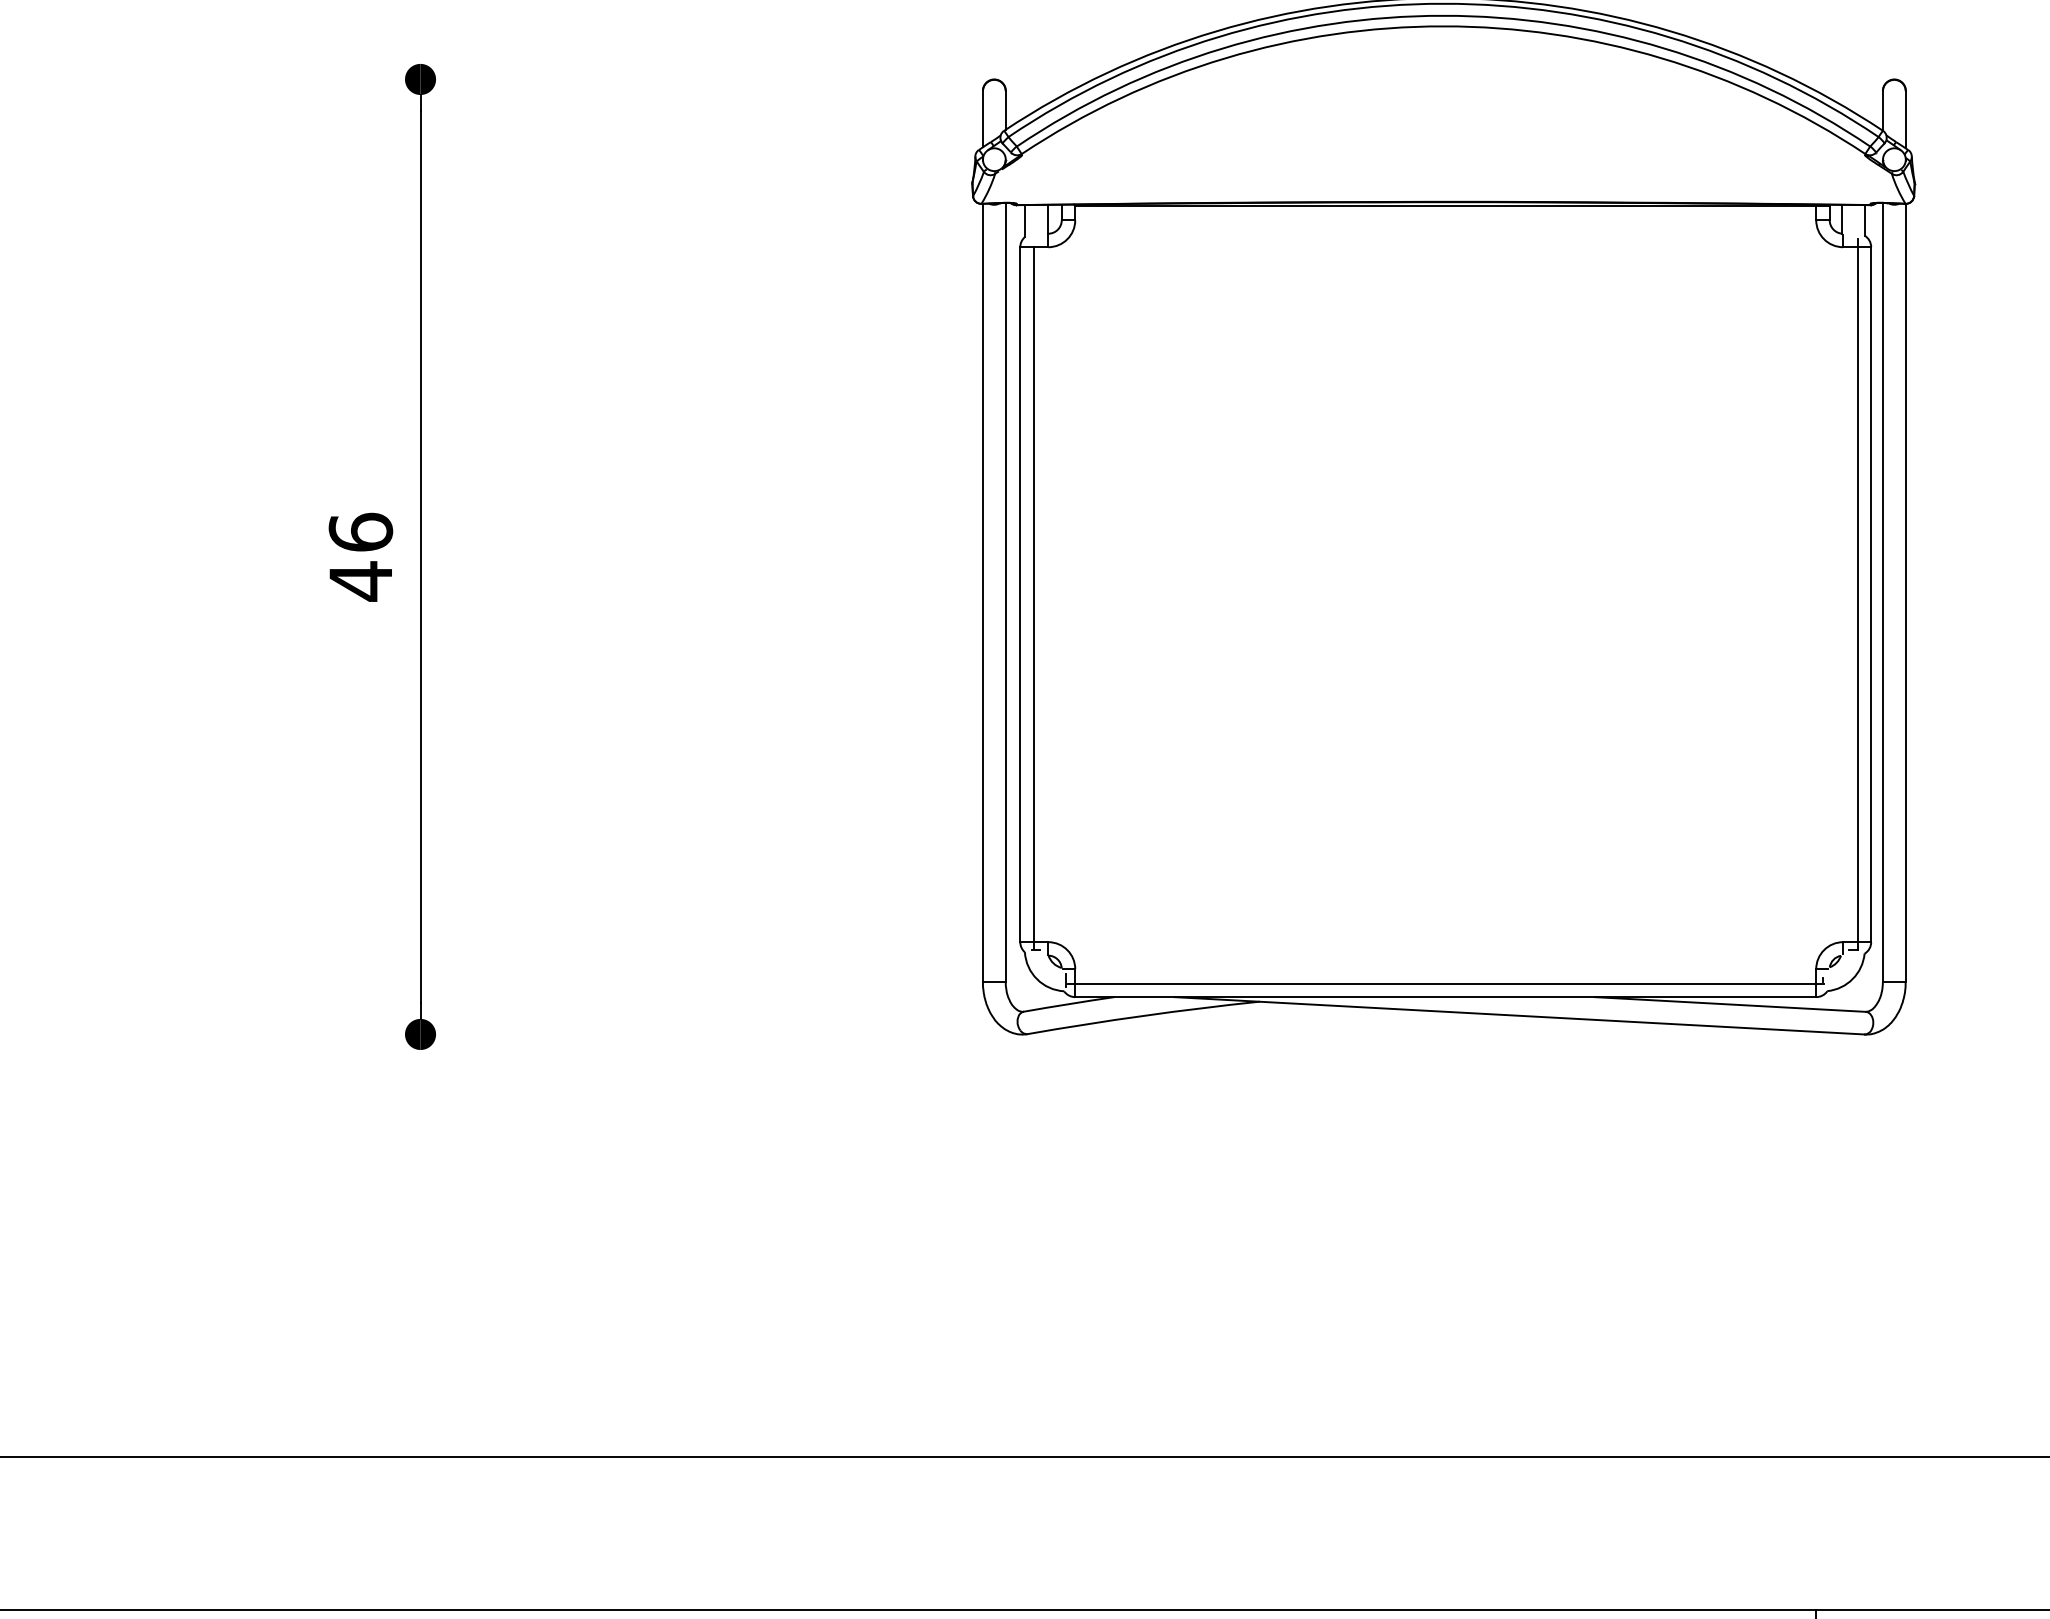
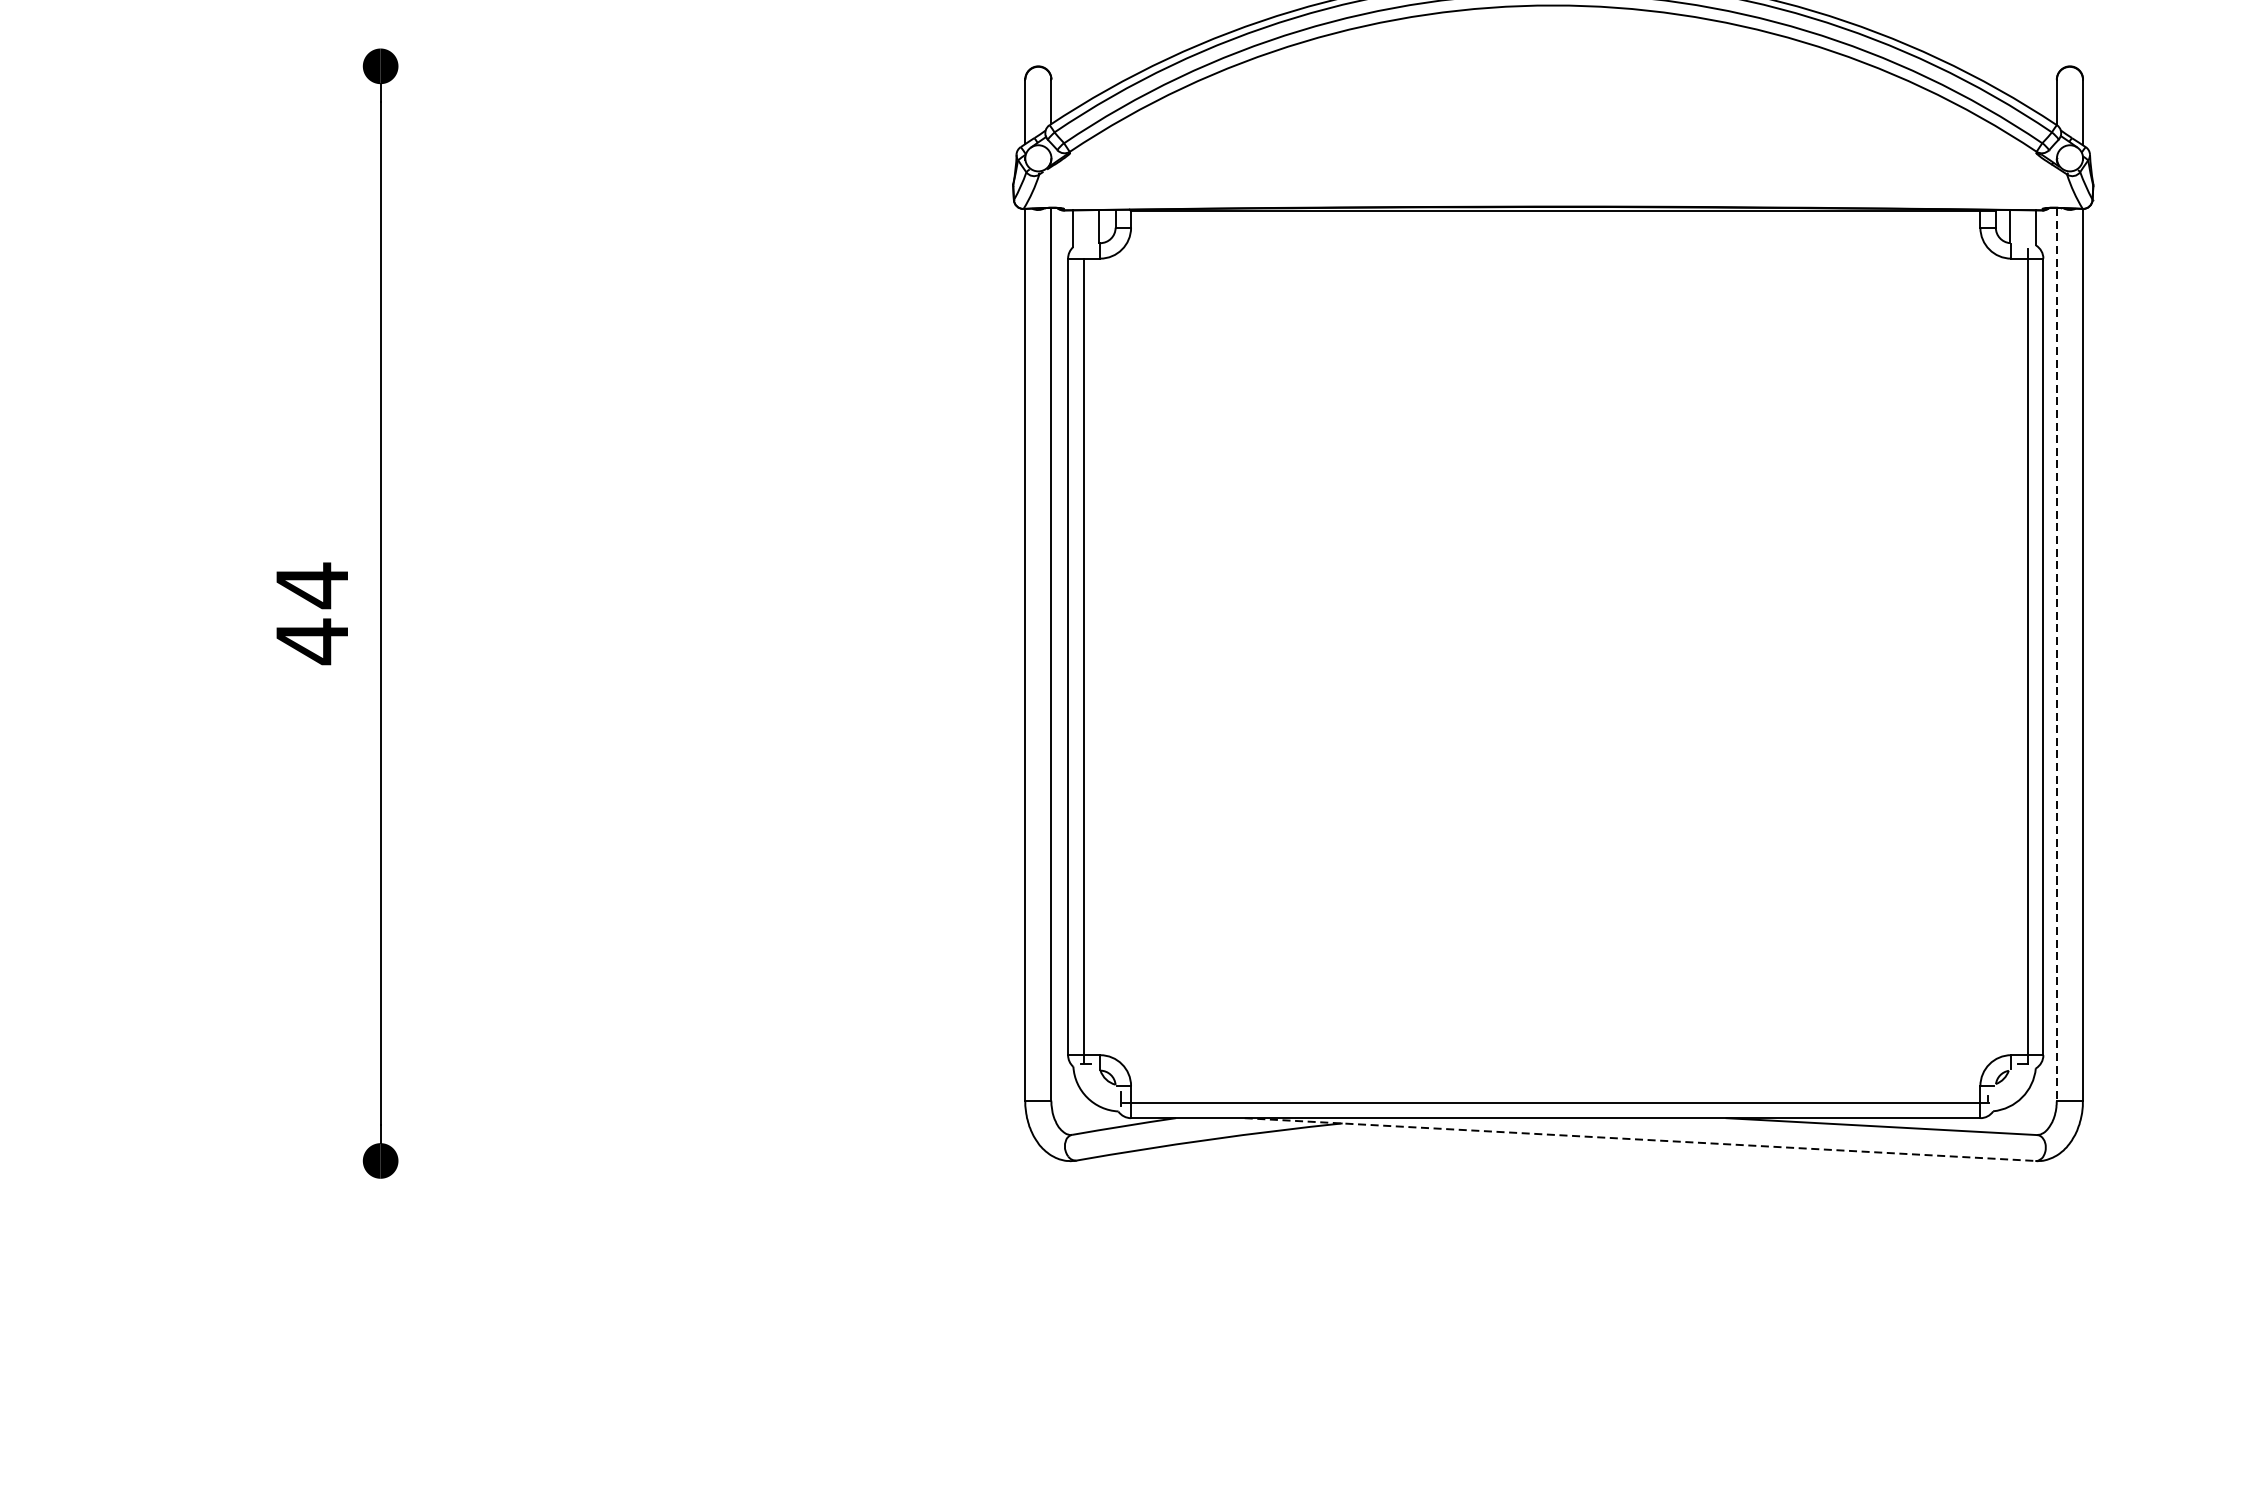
text: (360, 532) -> (311, 585), 46 -> 44
line: (1883, 593) -> (2057, 655), solid -> dashed
line: (1519, 1015) -> (1640, 1139), solid -> dashed

